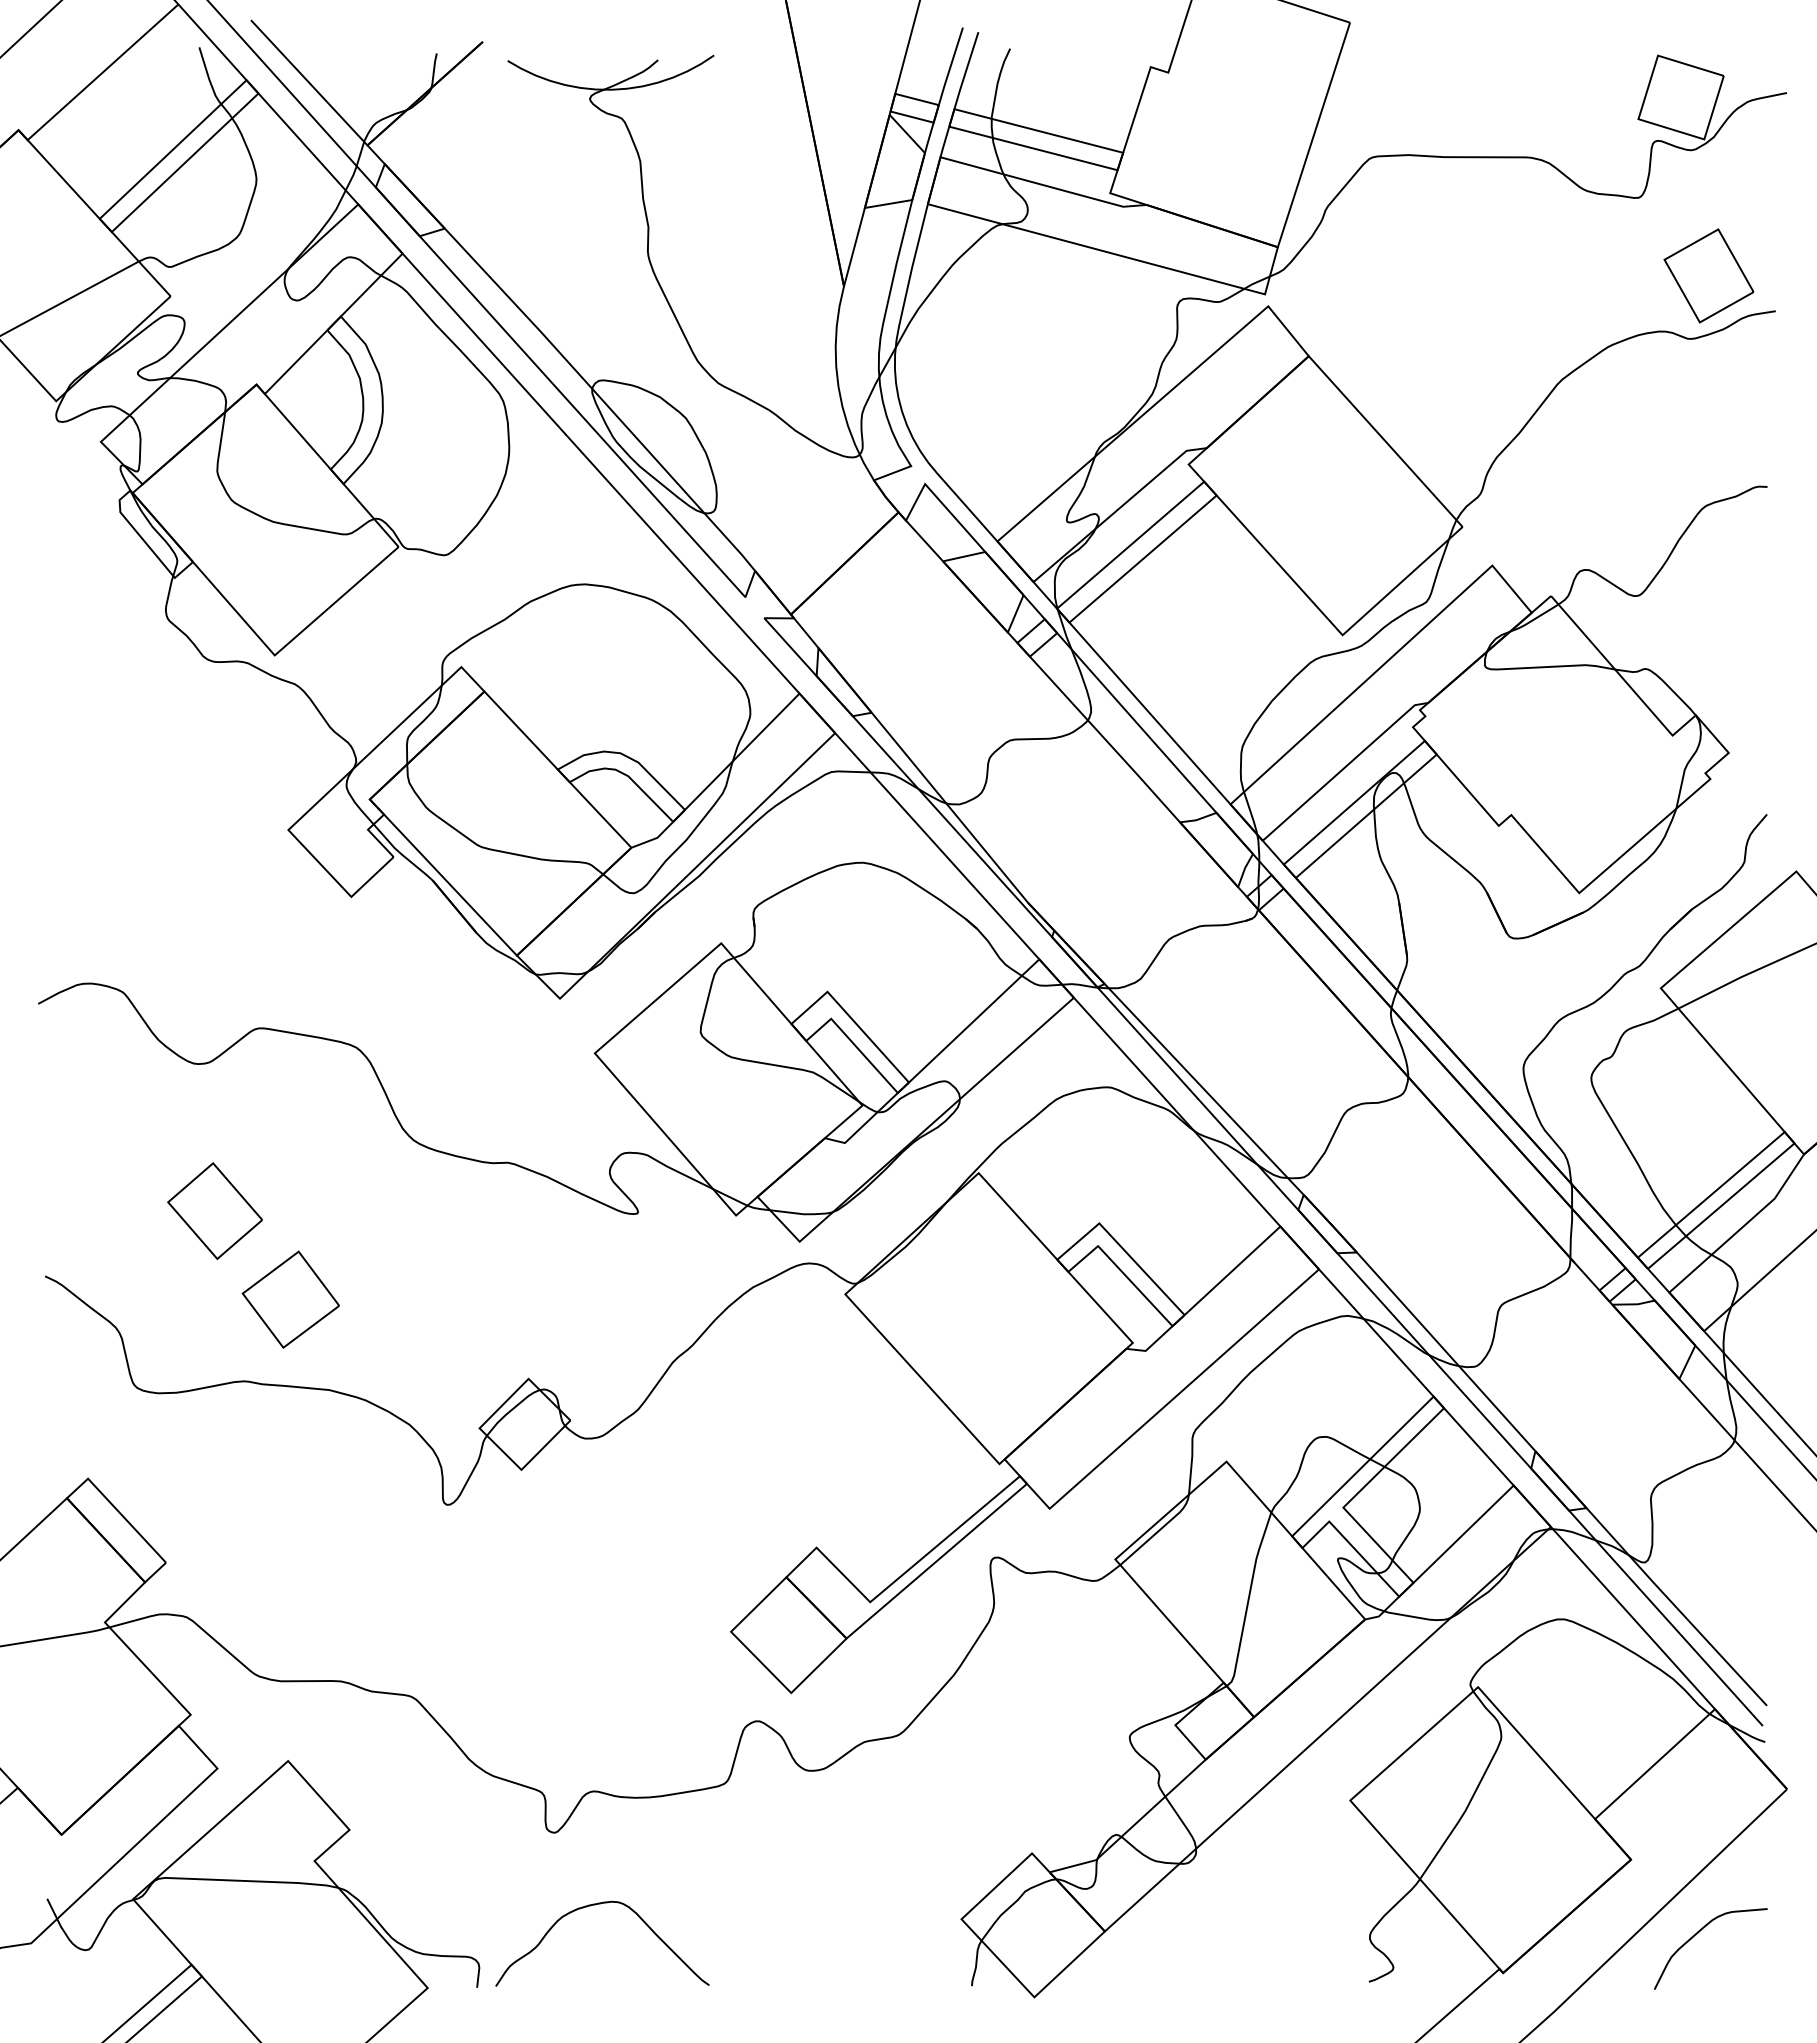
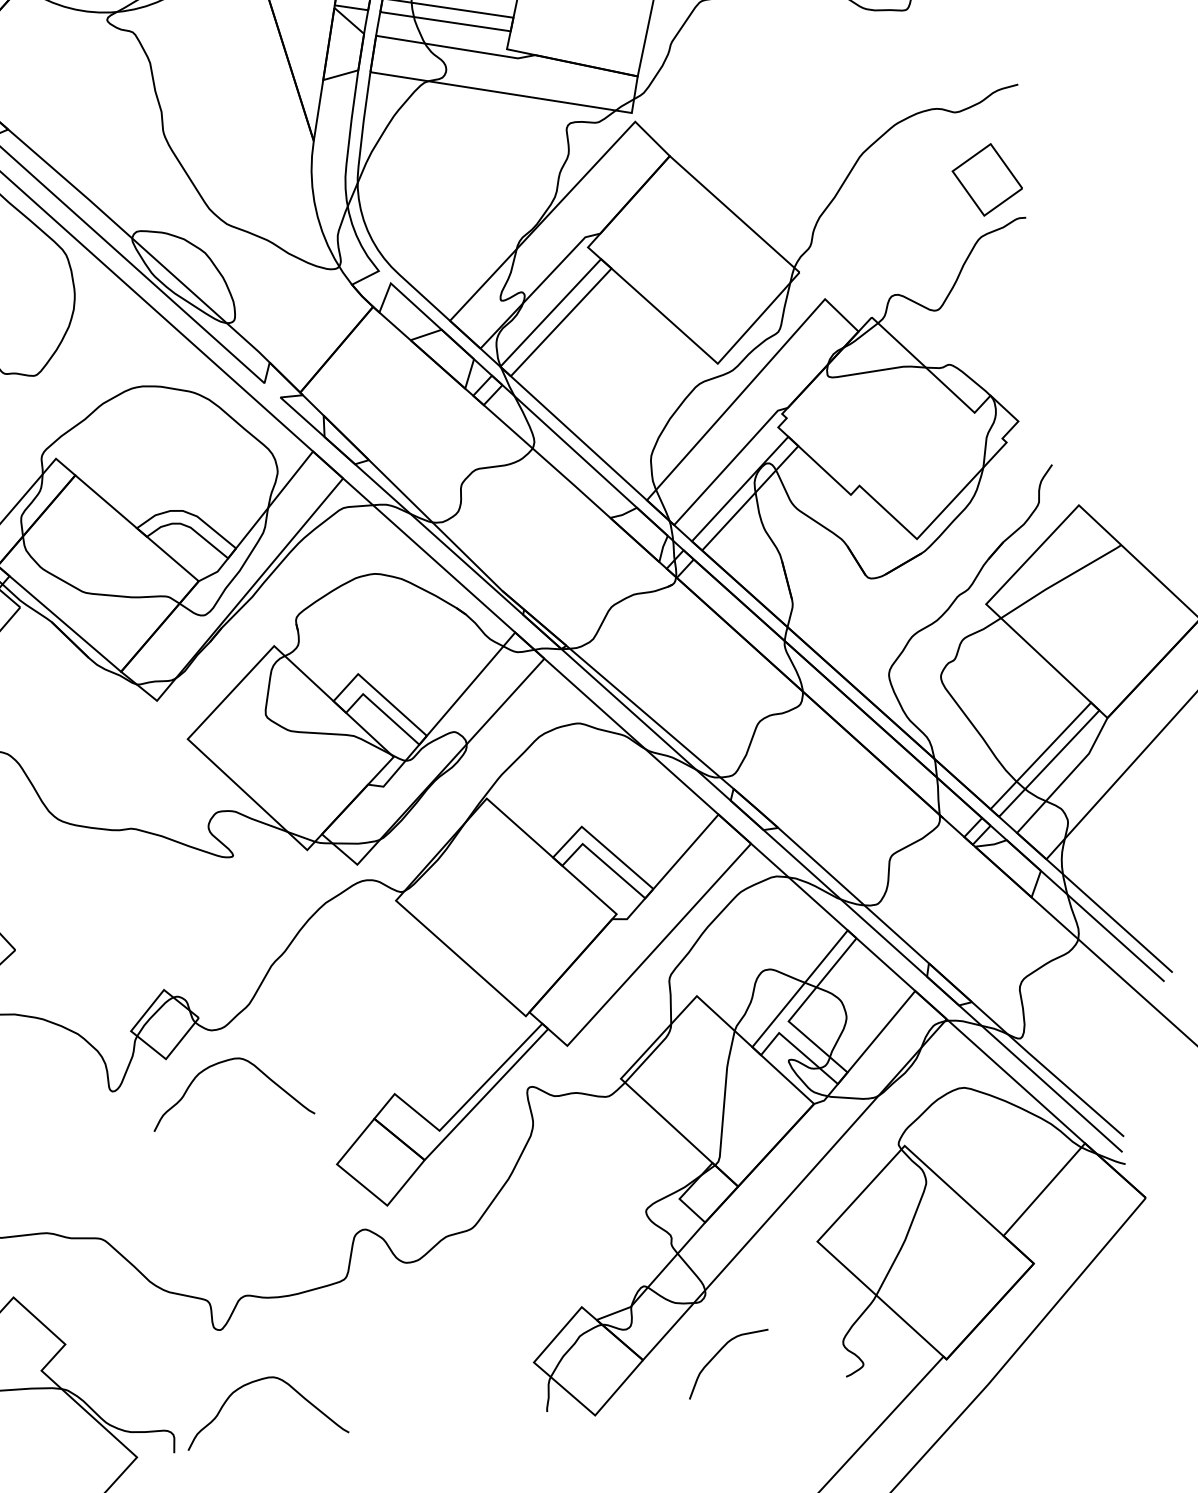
part: (1708, 275) -> (987, 179), moved
curve: (595, 1482) -> (222, 1062), added
curve: (1697, 1934) -> (717, 1354), moved

